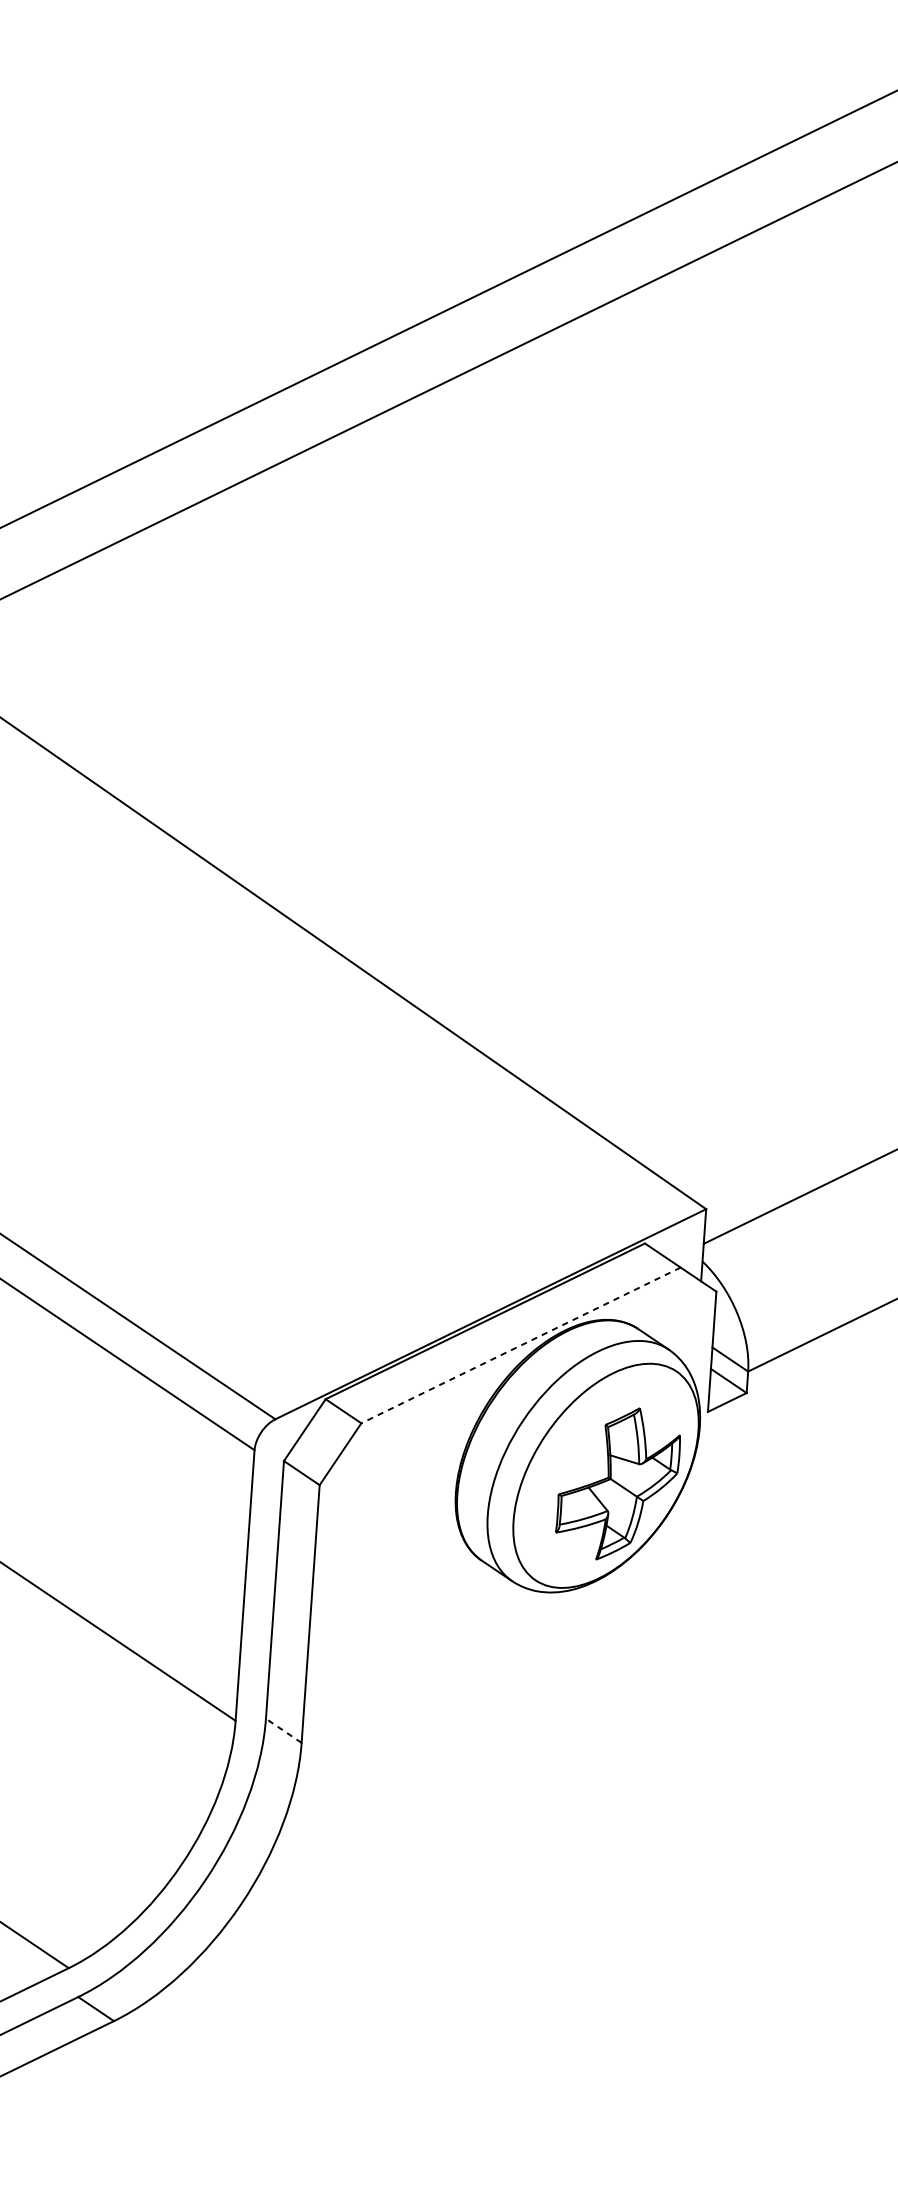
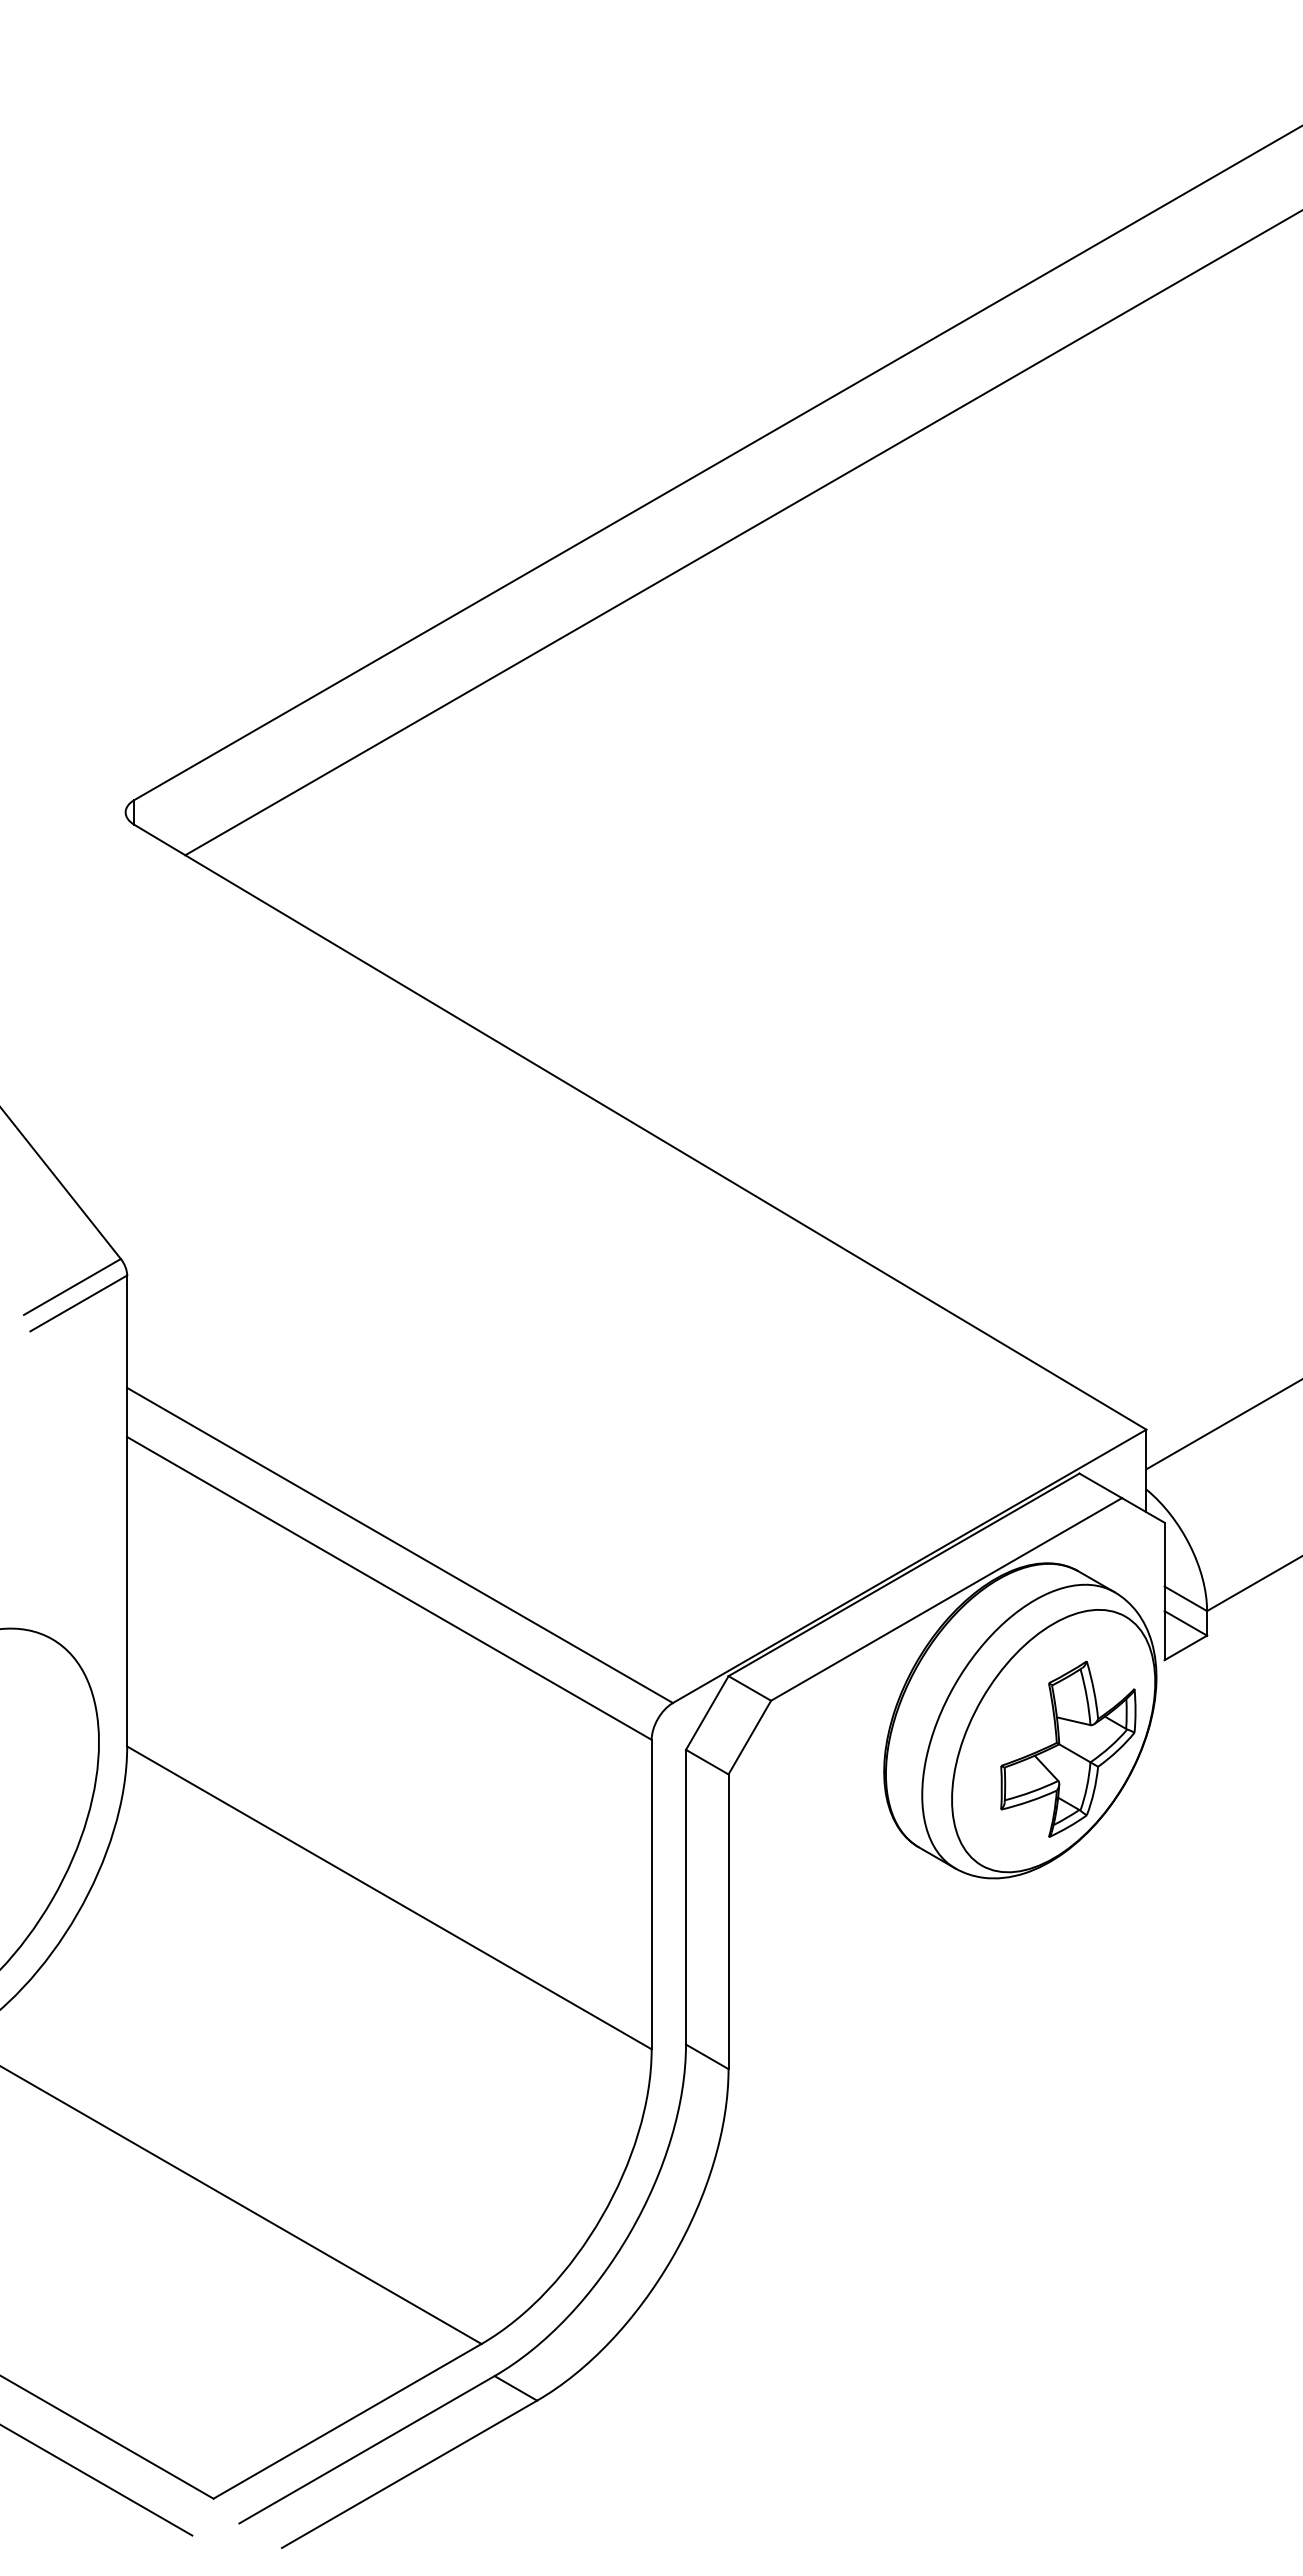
line: (520, 1345) -> (946, 1599), dashed -> solid
line: (284, 1730) -> (707, 2056), dashed -> solid

